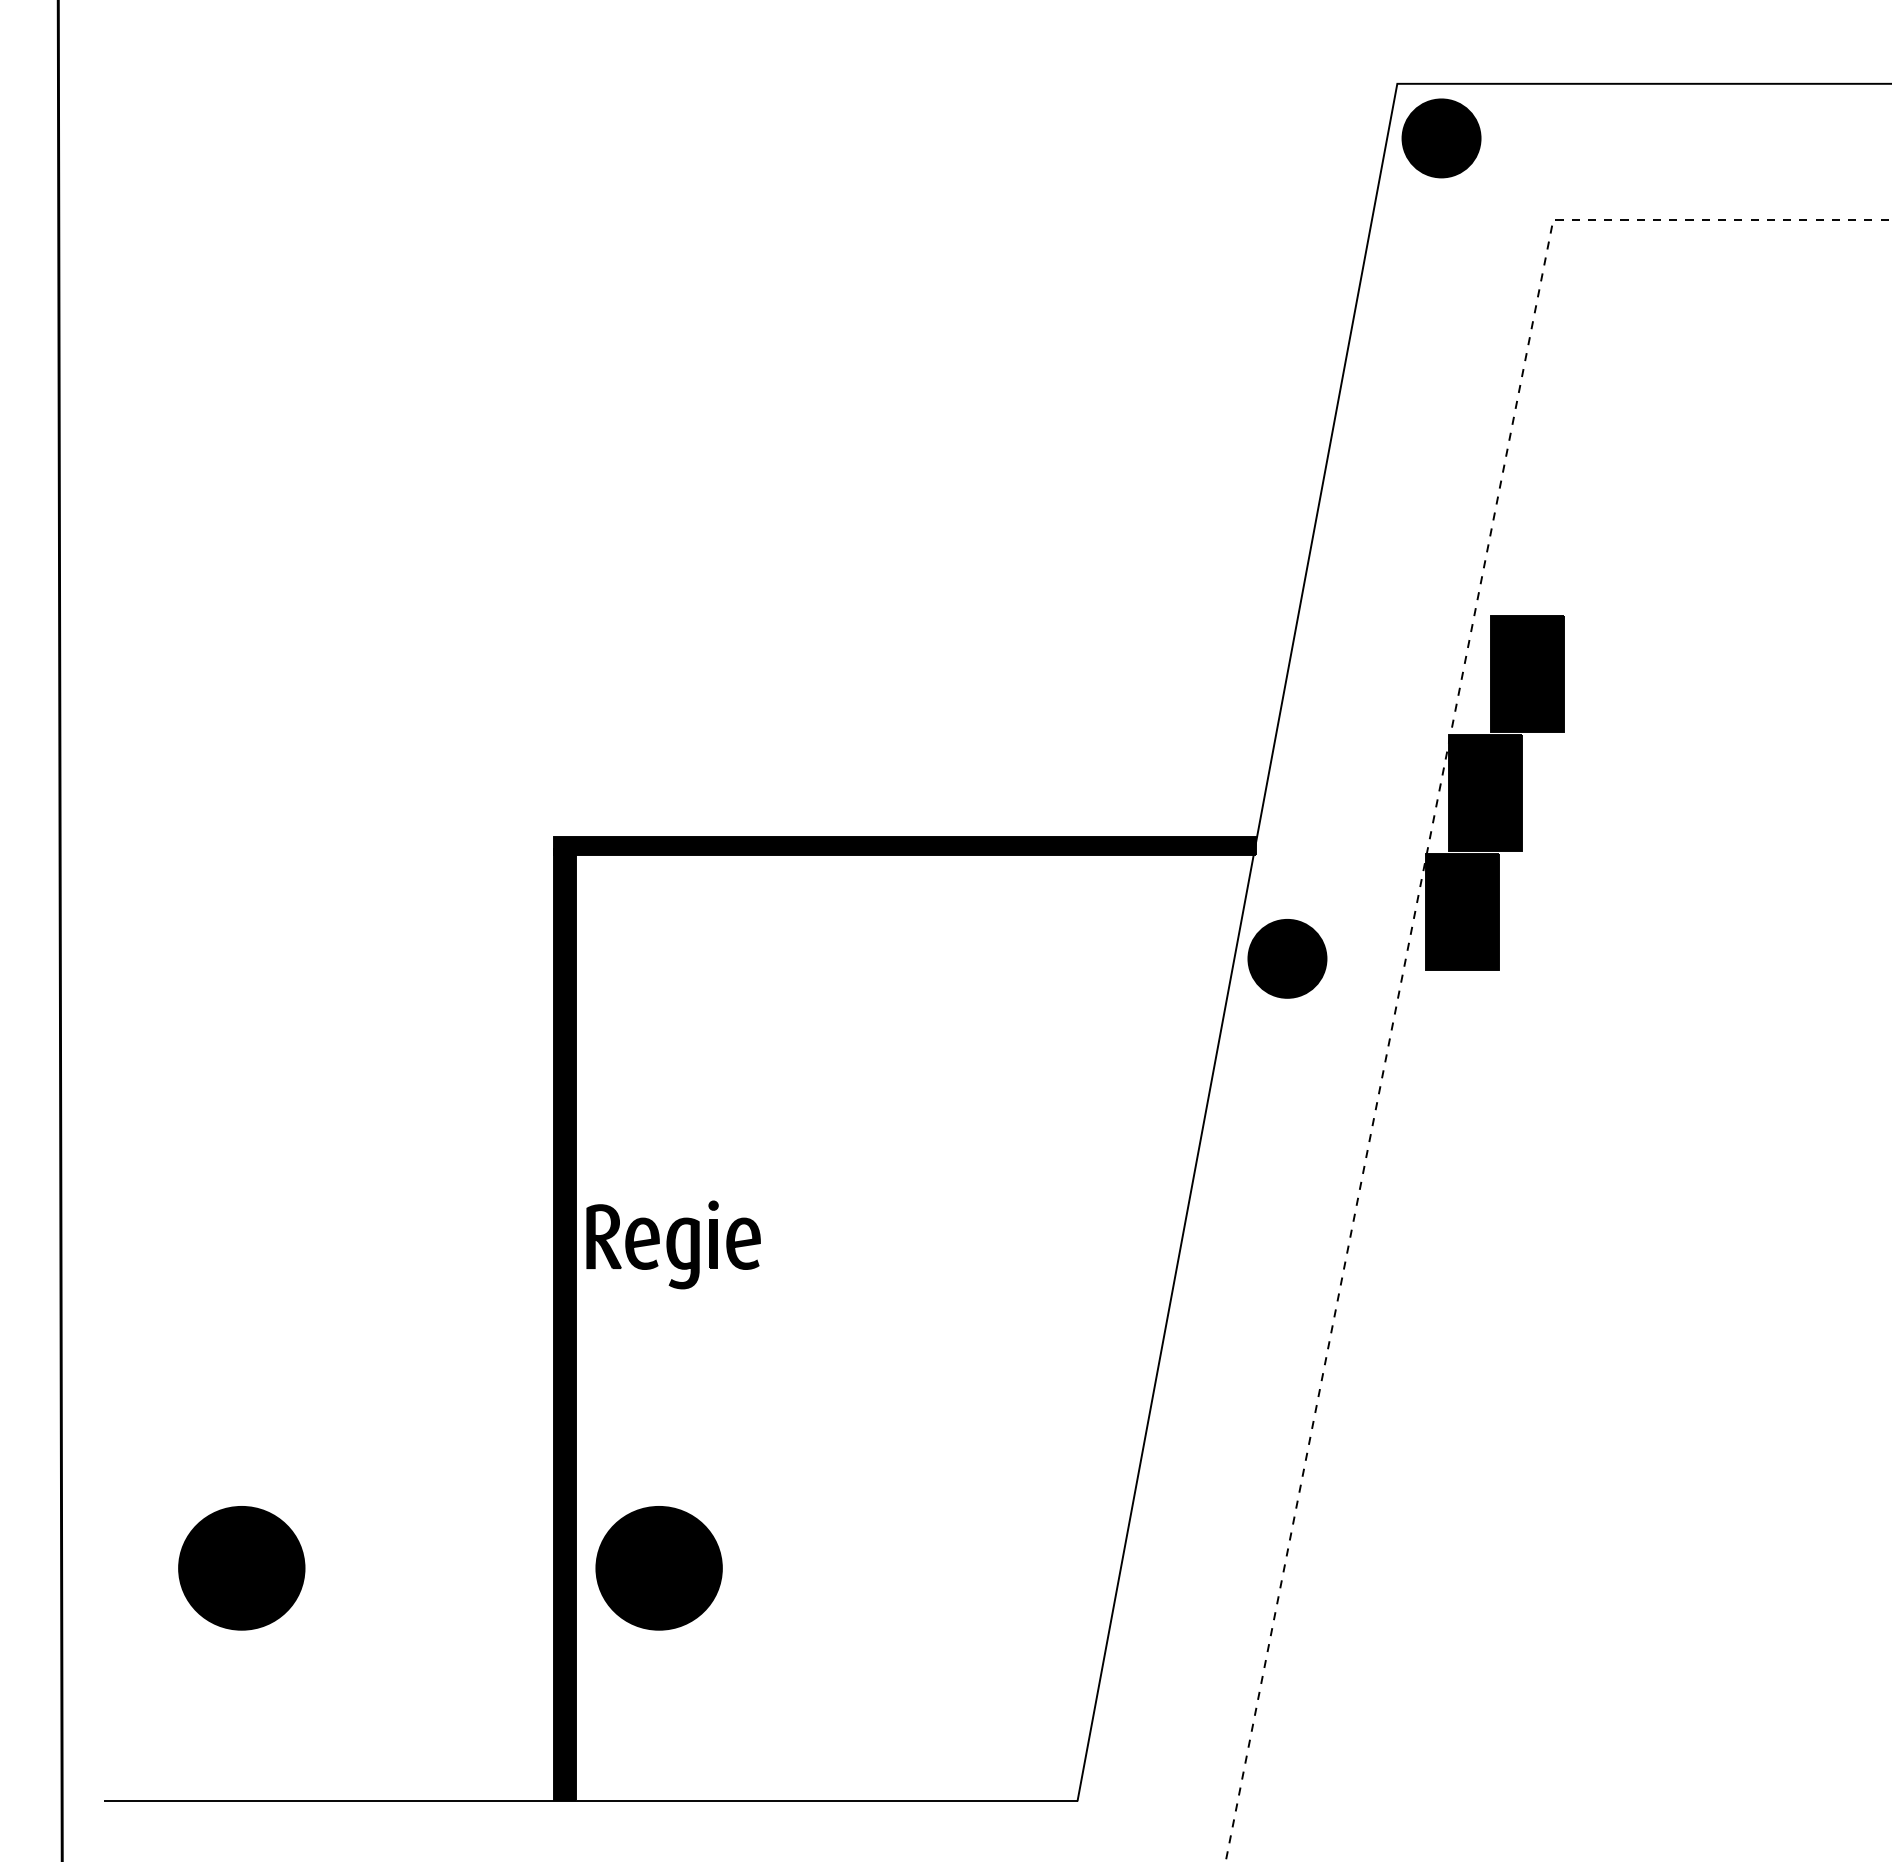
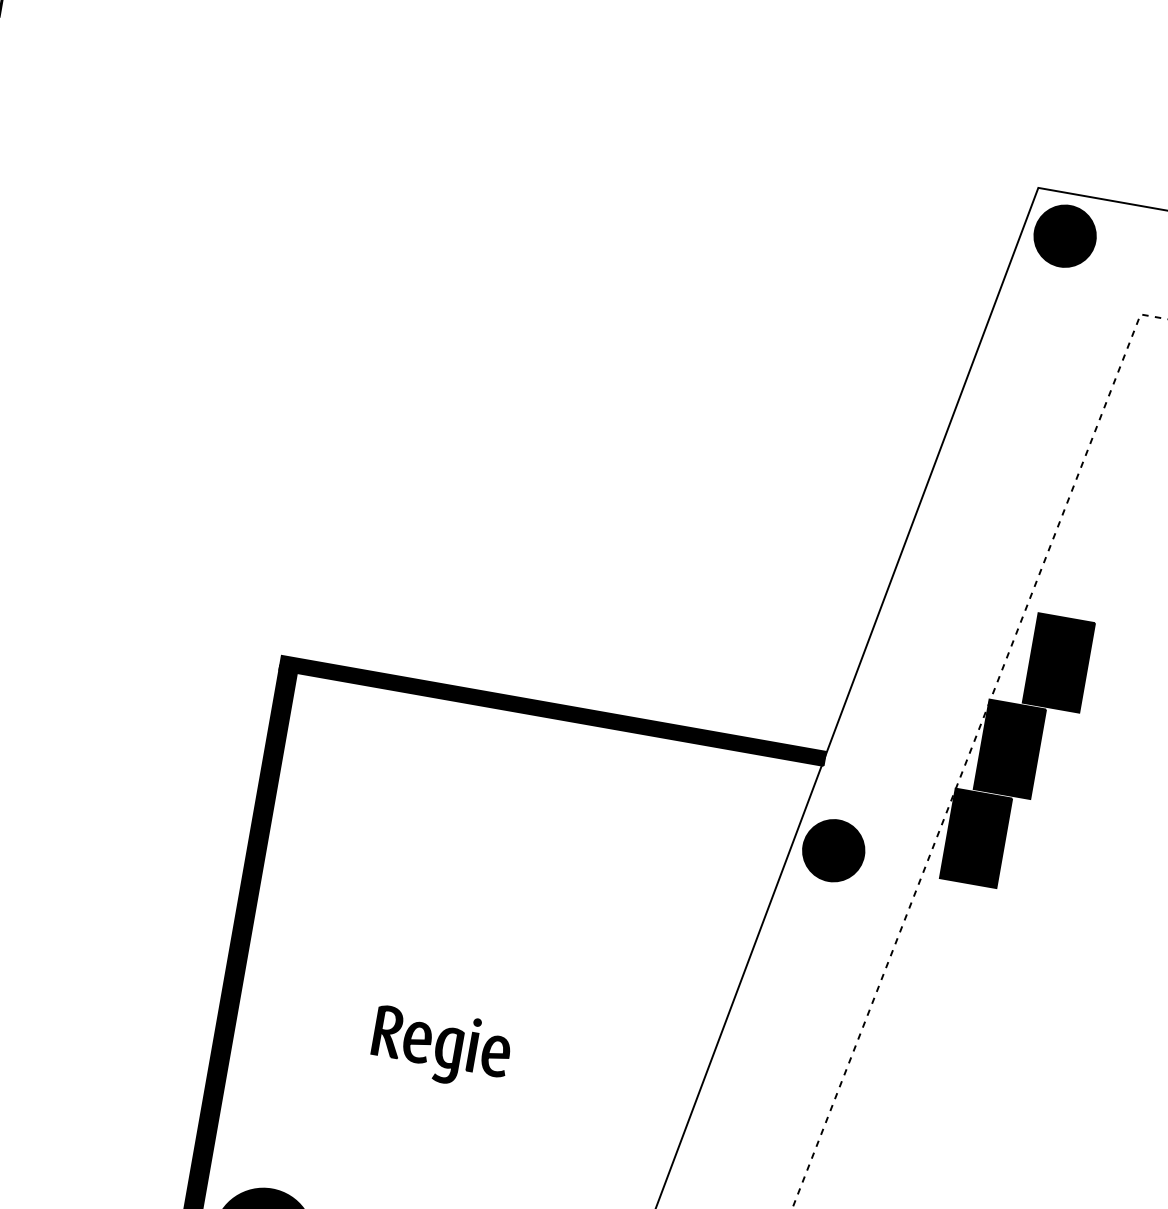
part: (673, 1244) -> (441, 1047), moved

